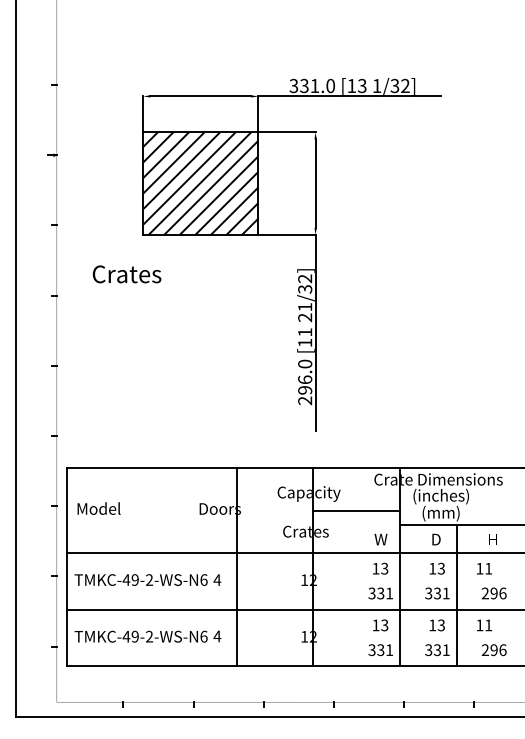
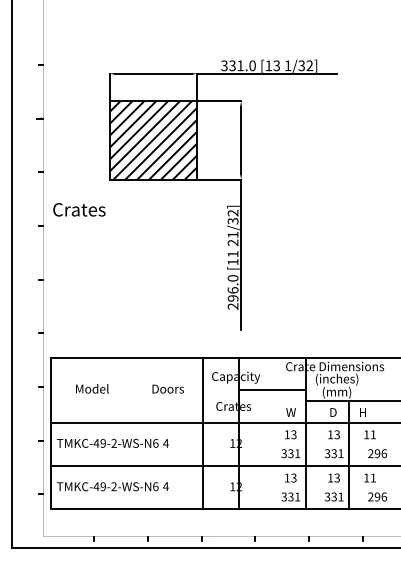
text: (126, 274) -> (78, 209), moved
text: (98, 508) -> (91, 388), moved
text: (492, 539) -> (362, 412), moved
line: (237, 567) -> (203, 433), moved

